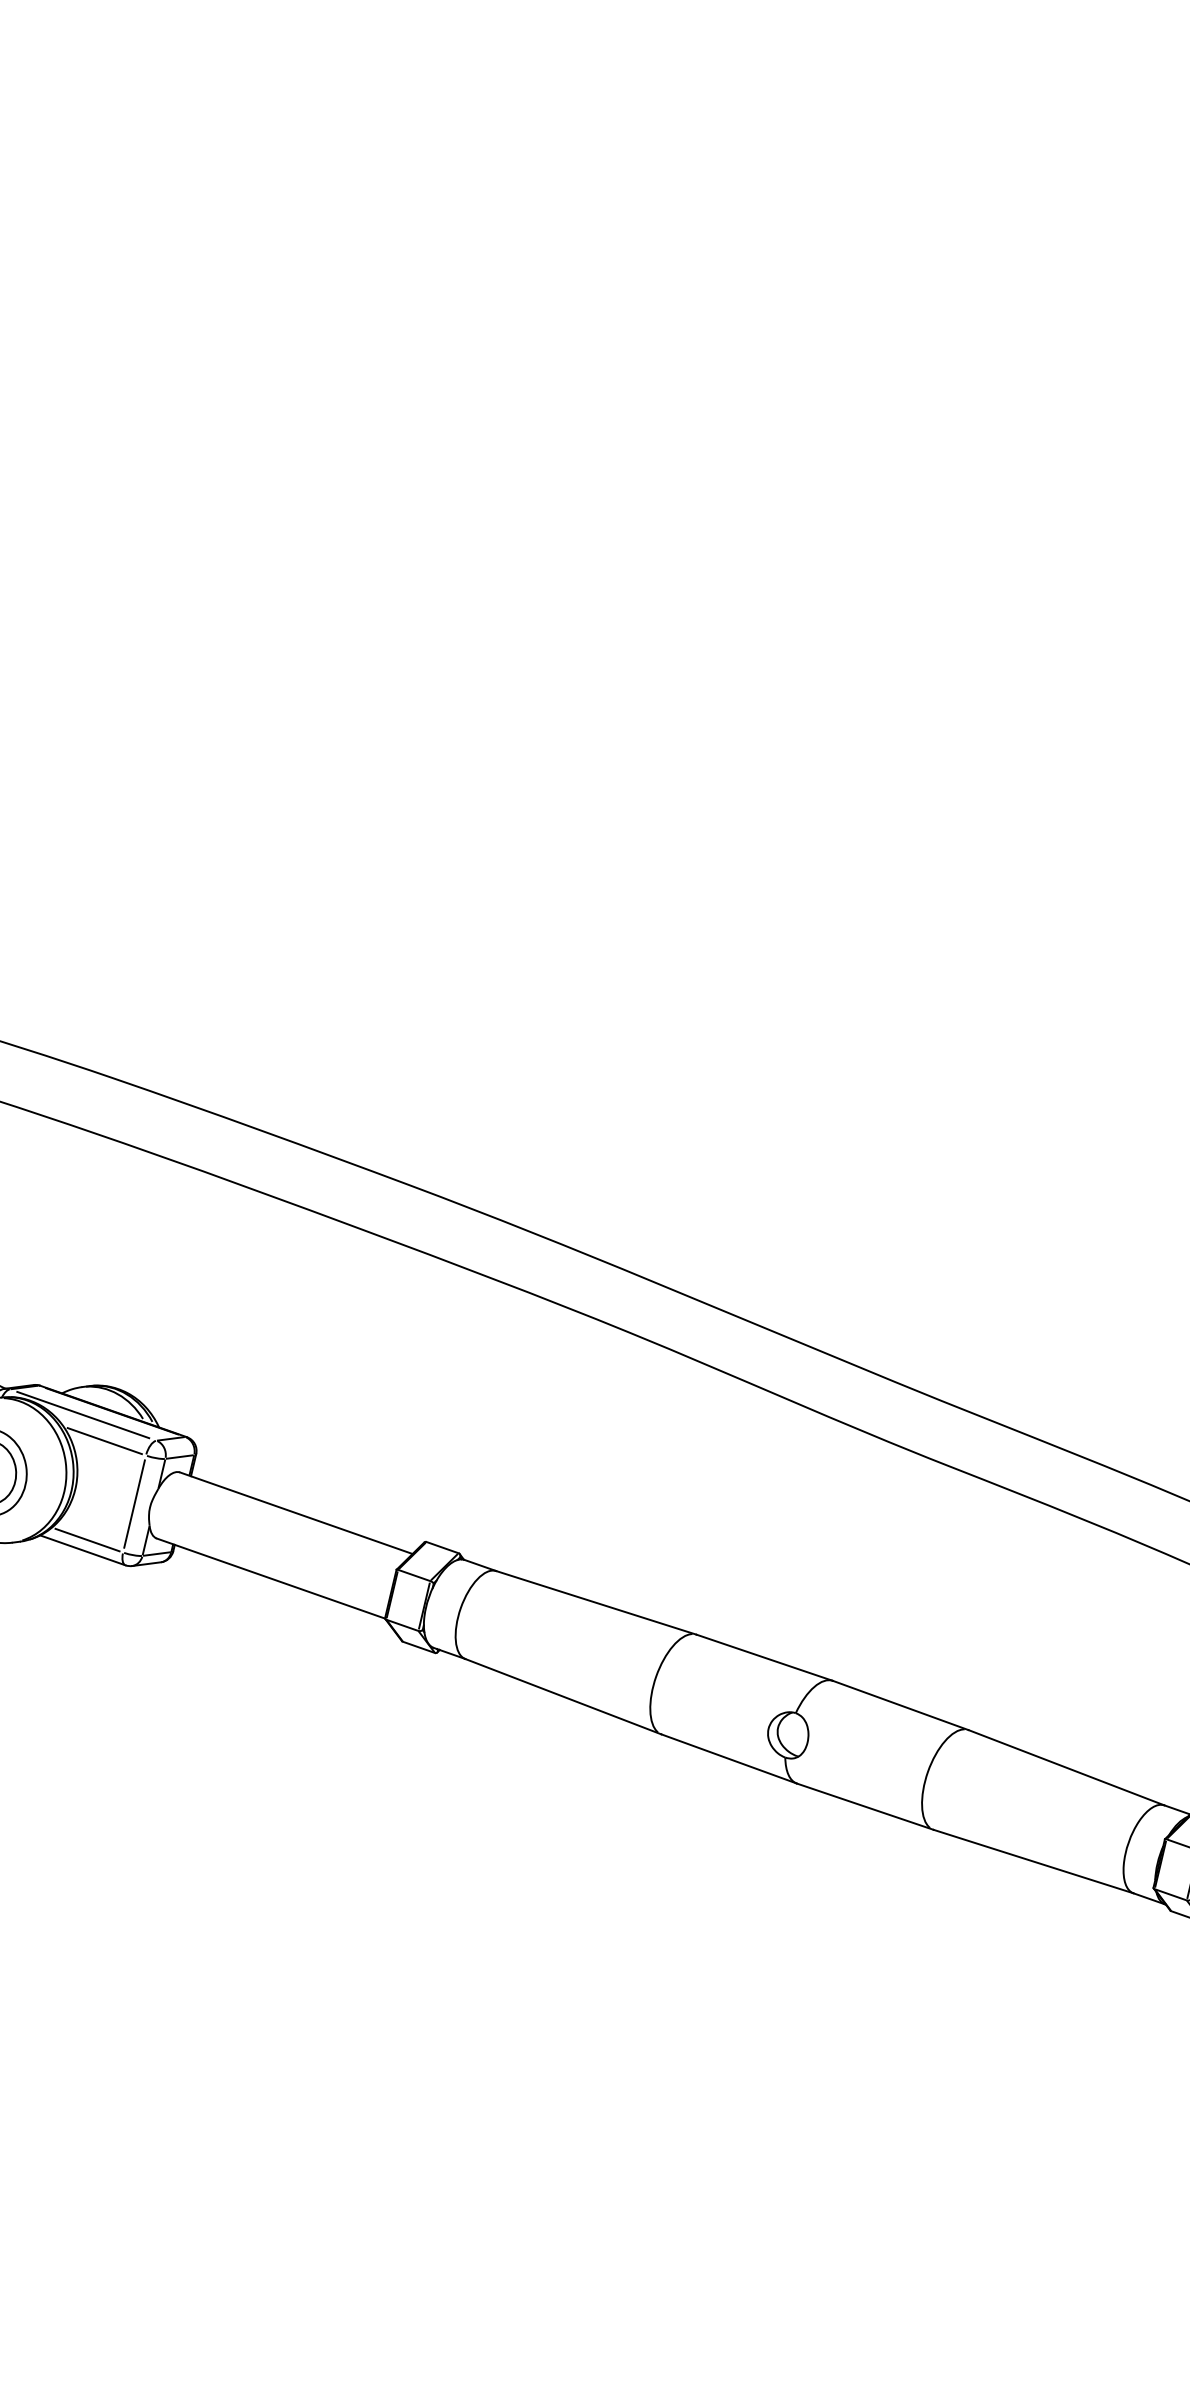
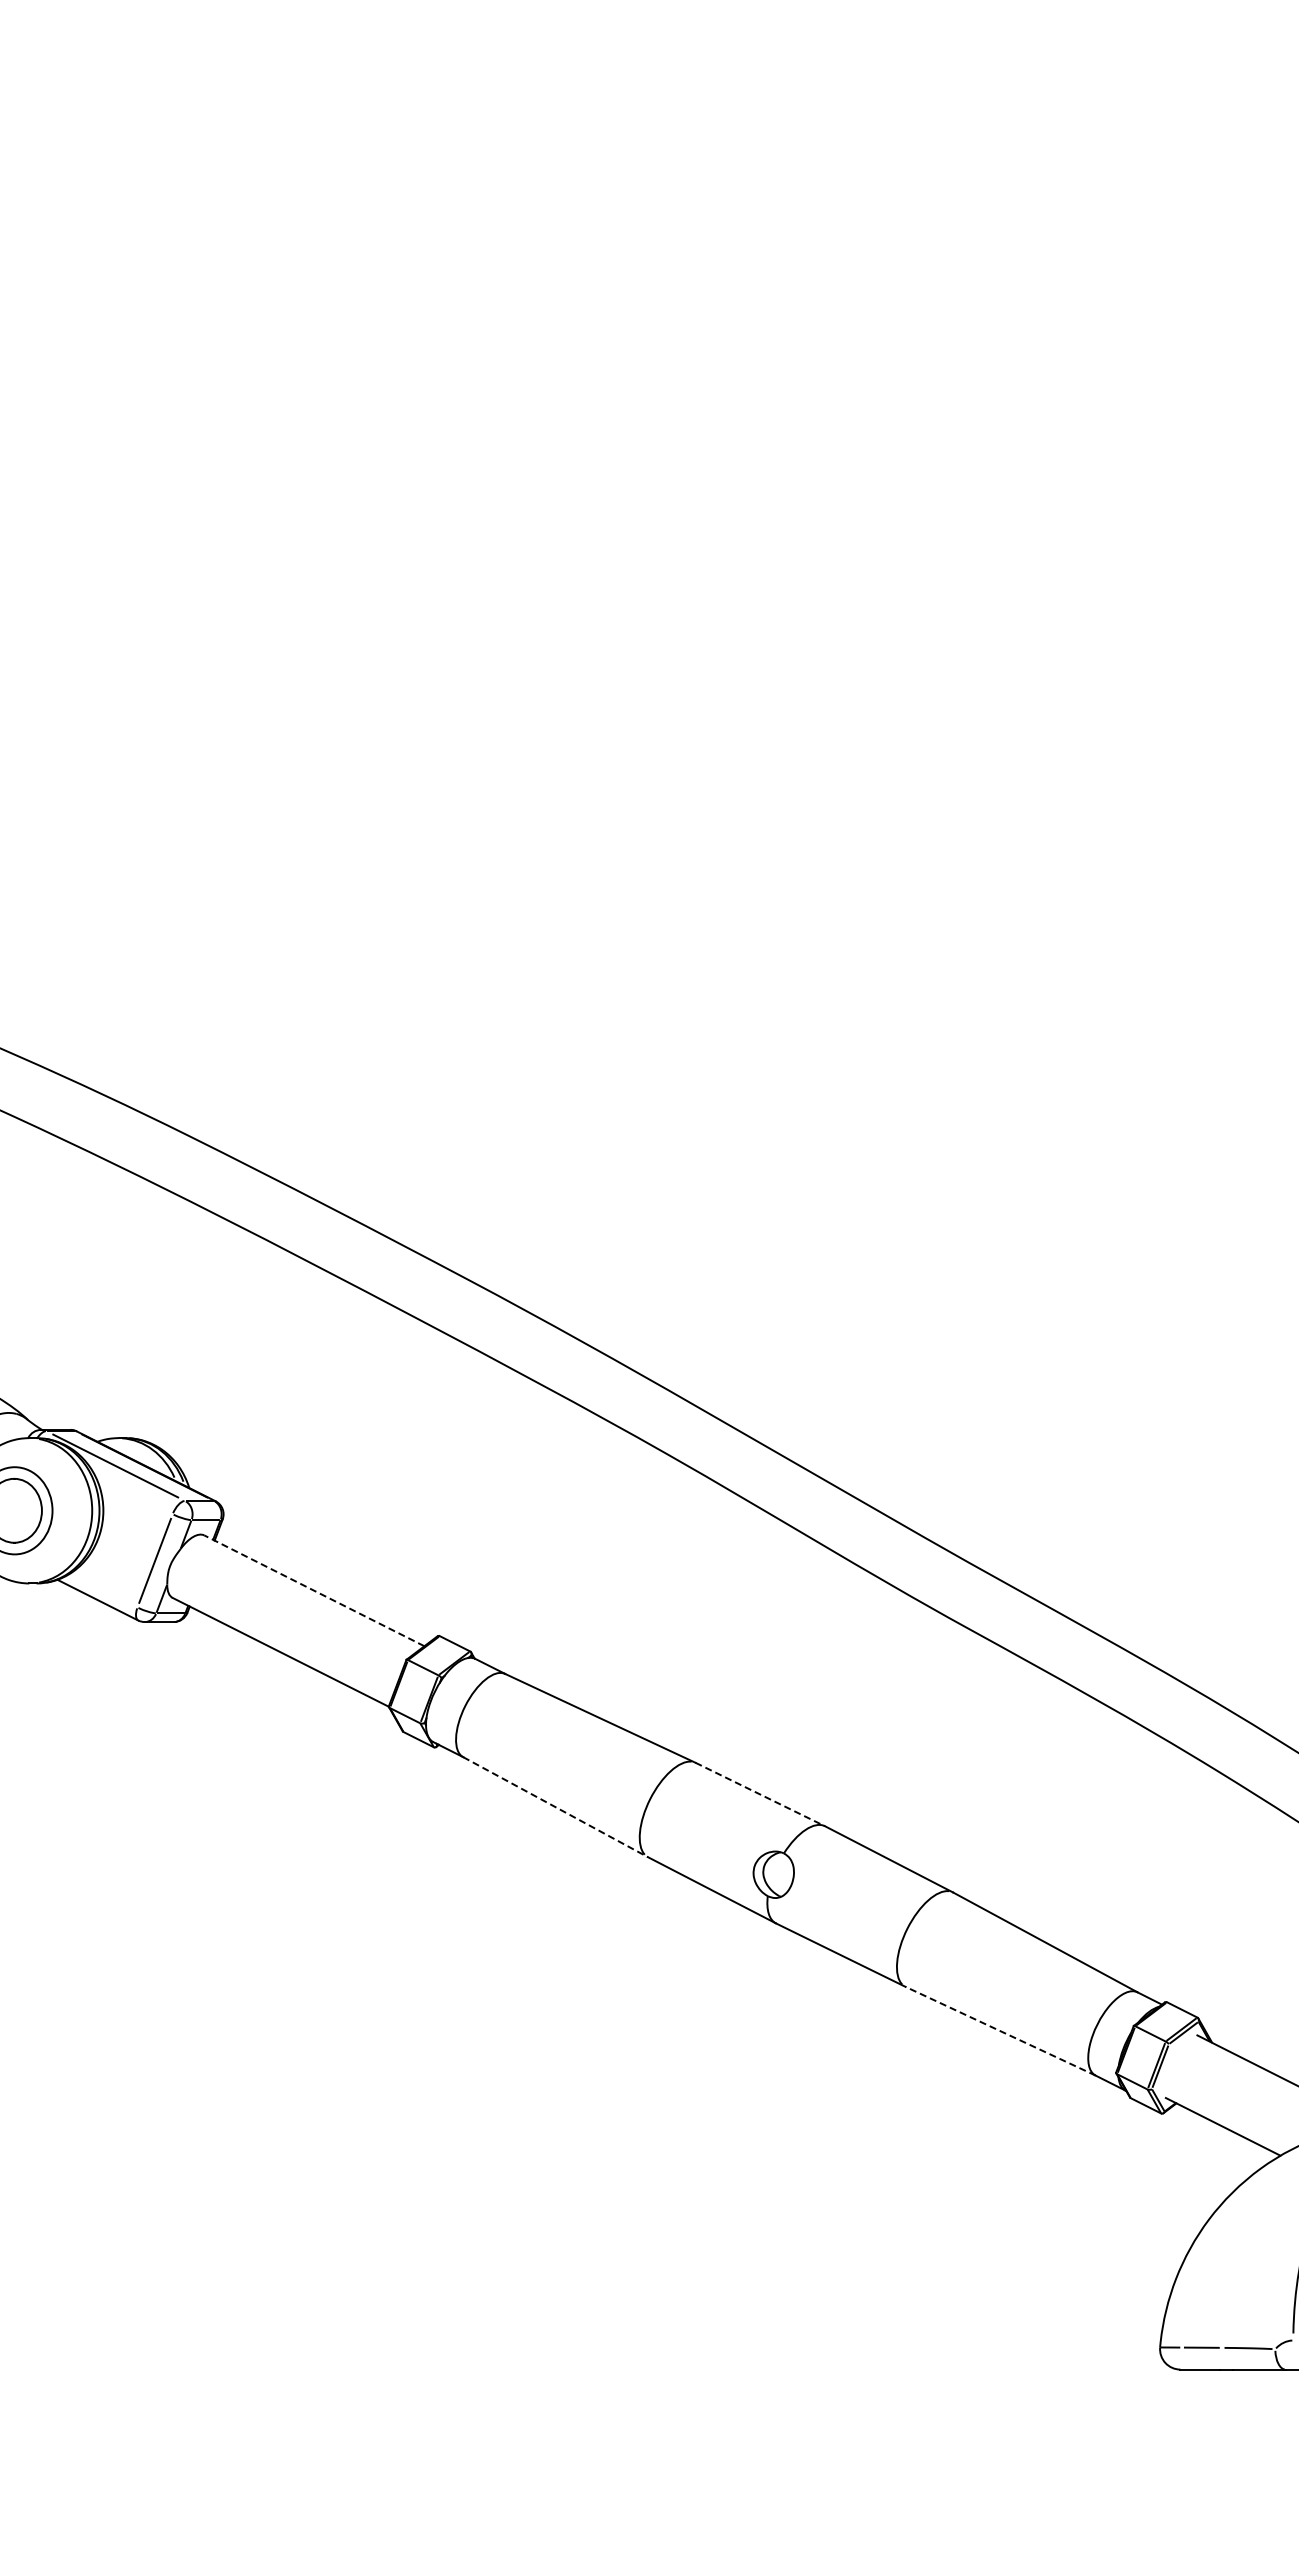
line: (104, 1441) -> (133, 1494), removed
line: (295, 1513) -> (313, 1590), solid -> dashed
line: (87, 1540) -> (103, 1590), removed
line: (764, 1657) -> (760, 1794), solid -> dashed
line: (563, 1697) -> (555, 1807), solid -> dashed
line: (1033, 1861) -> (1000, 2031), solid -> dashed

